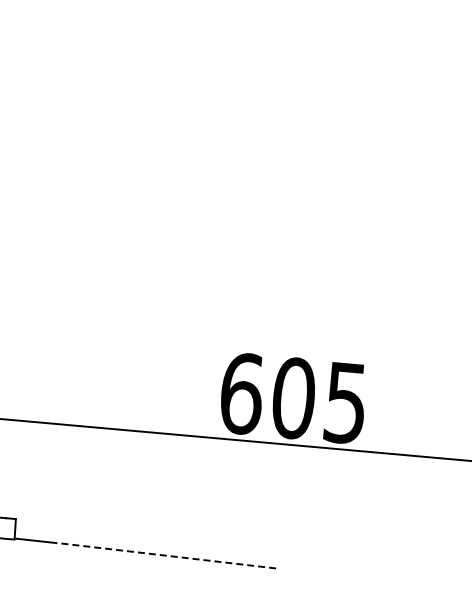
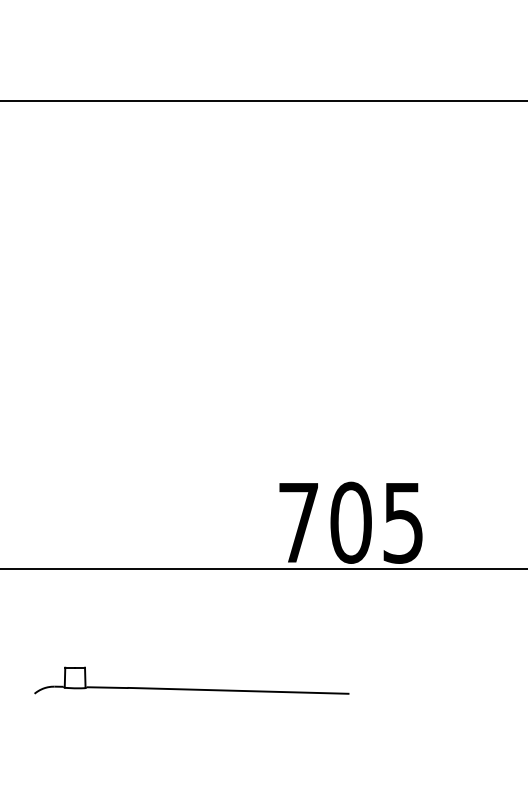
text: (241, 393) -> (298, 522), 605 -> 705
line: (165, 555) -> (237, 690), dashed -> solid

